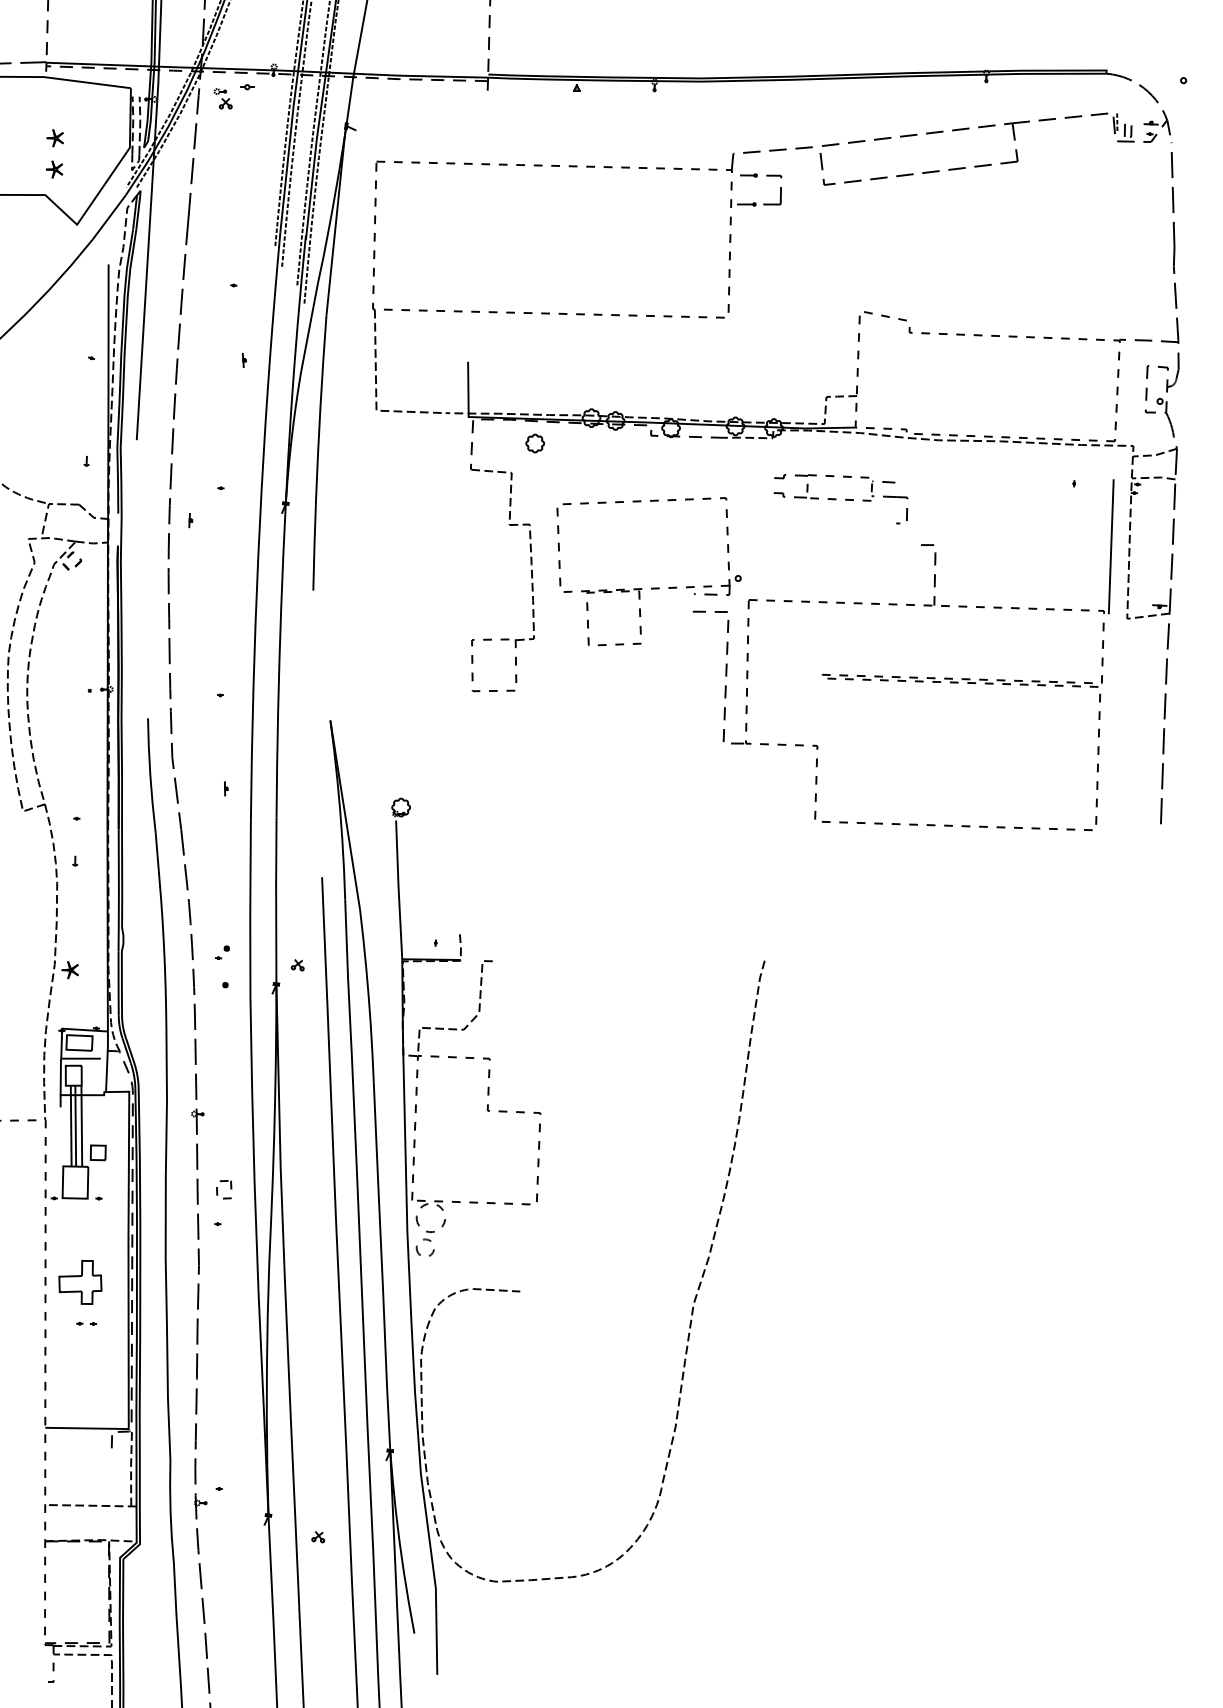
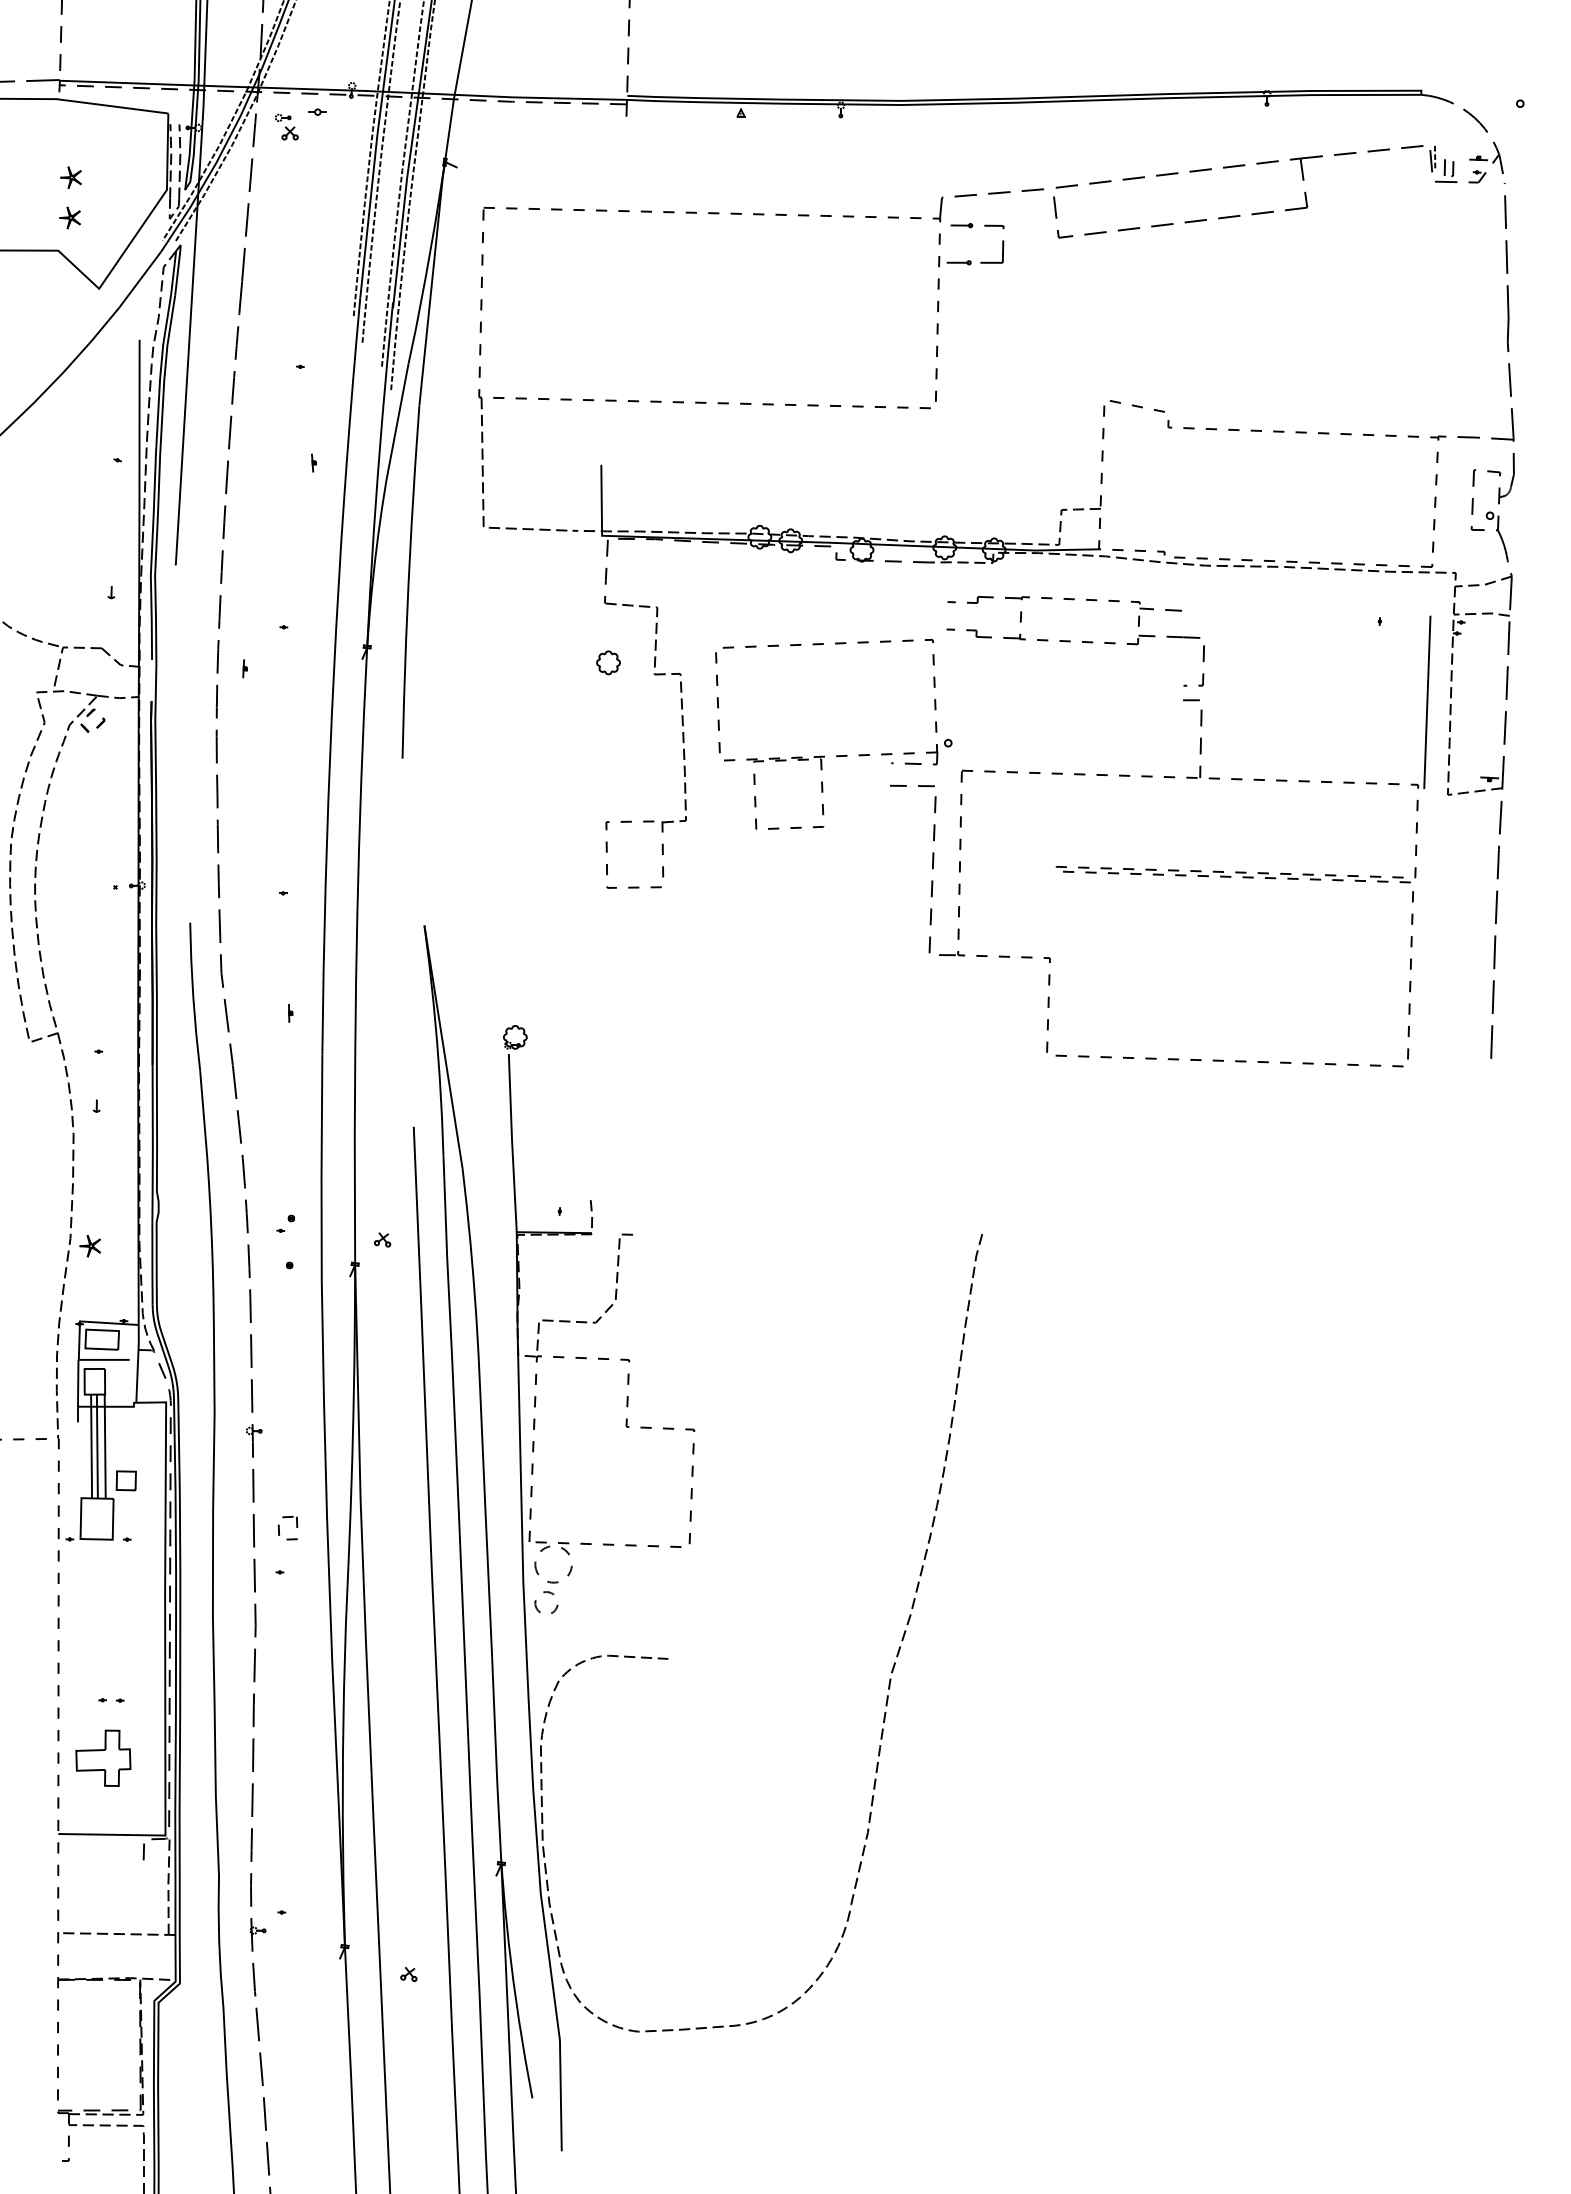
part: (535, 443) -> (608, 662), moved
part: (837, 499) -> (1075, 641), size x1.43
part: (80, 1281) -> (103, 1757), moved

